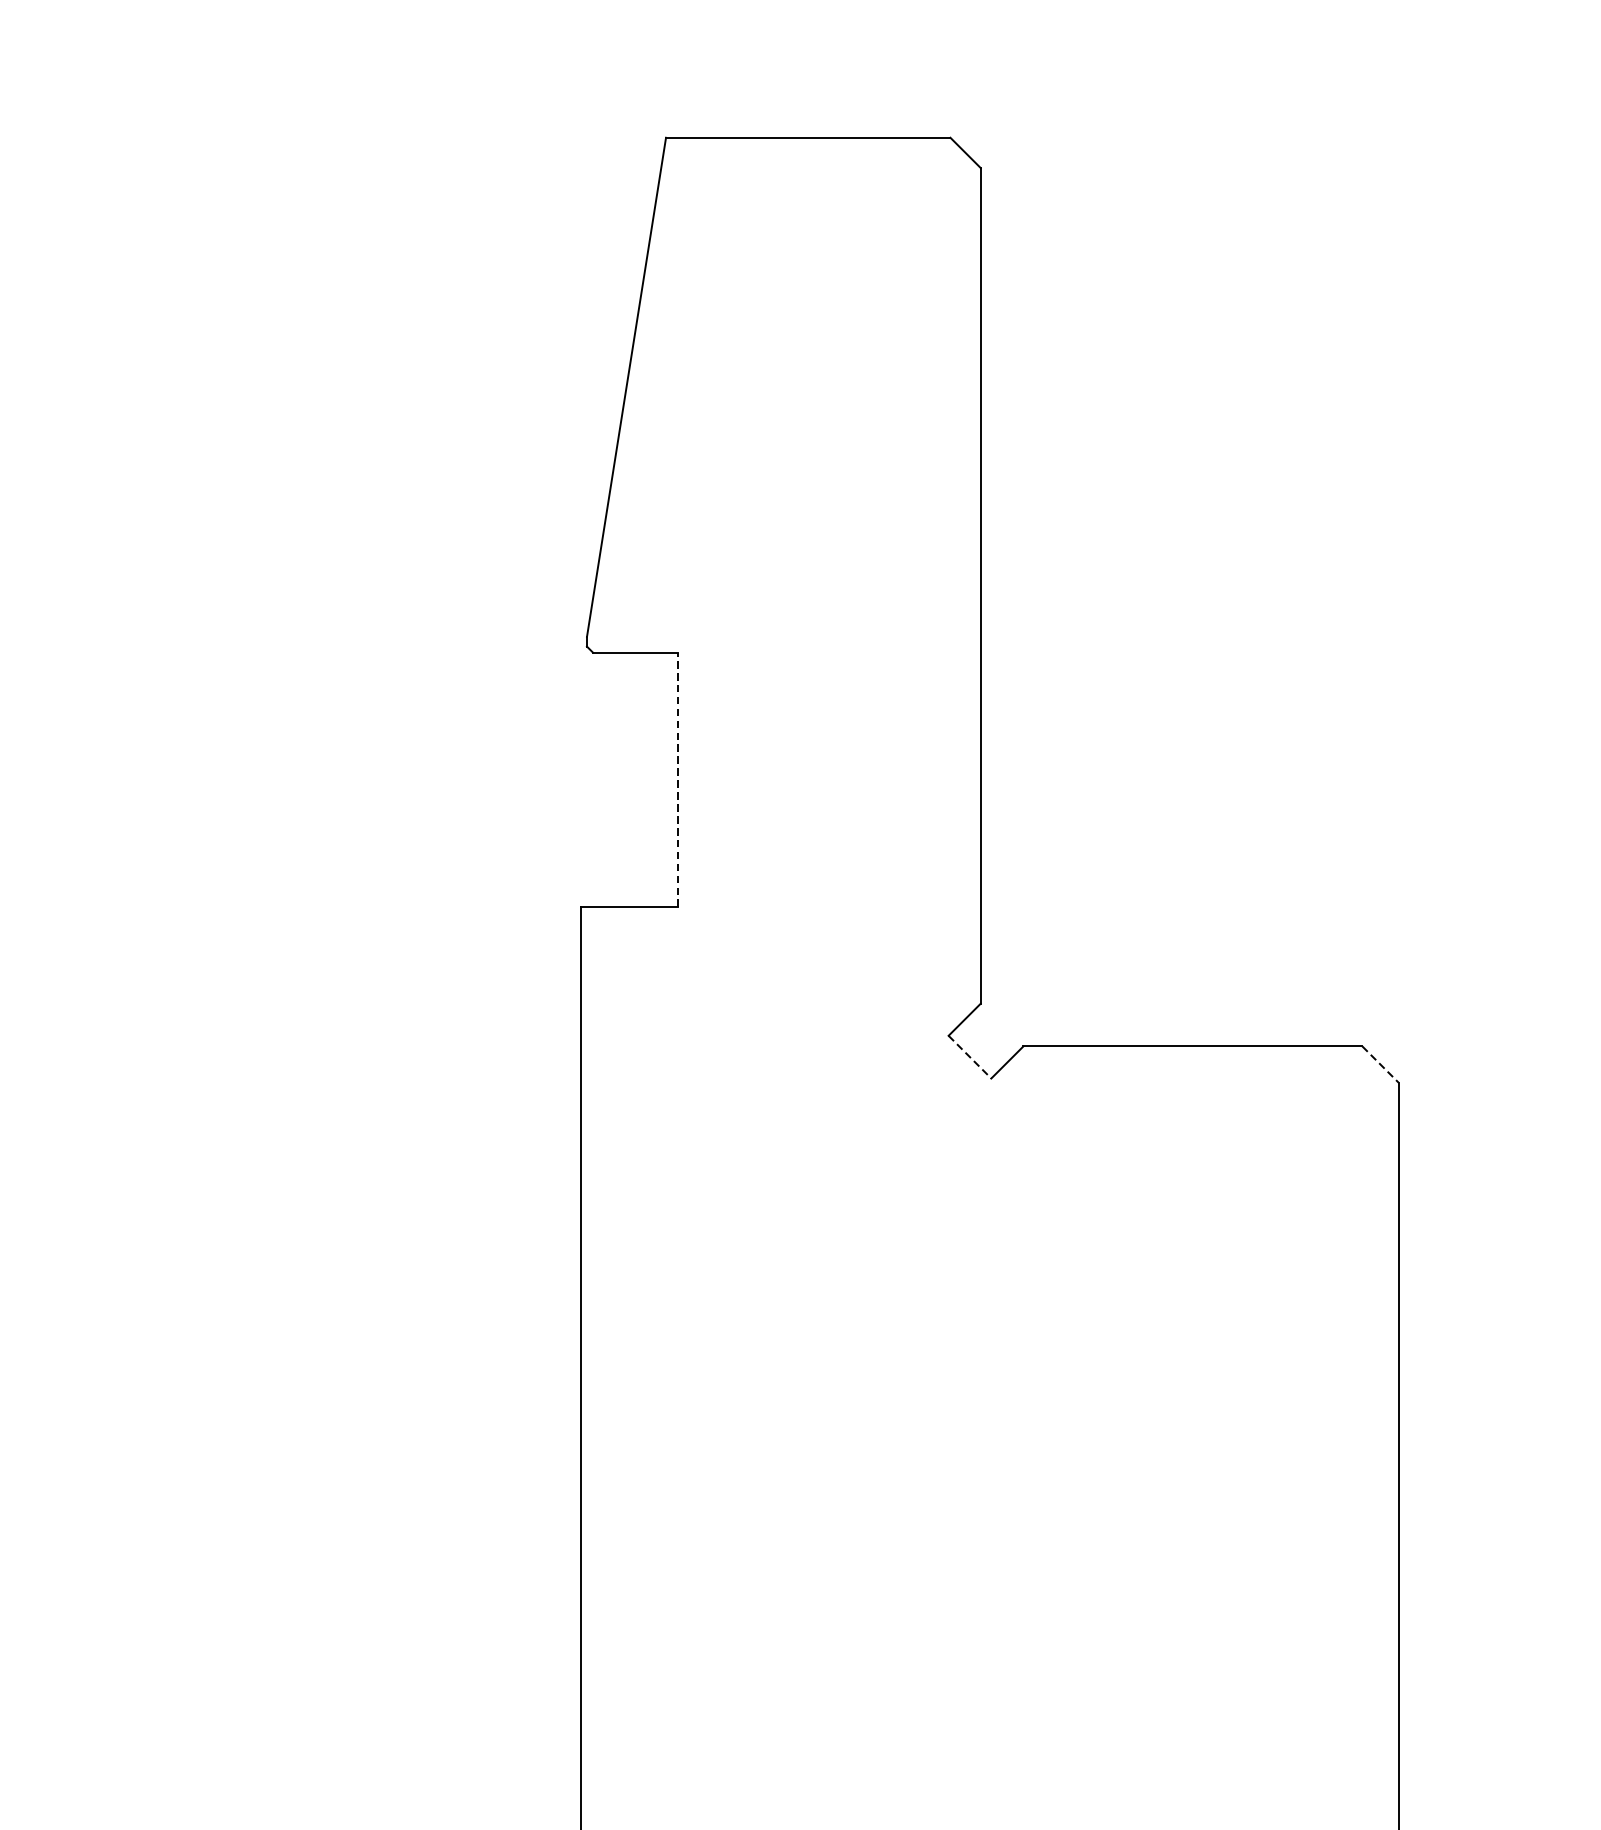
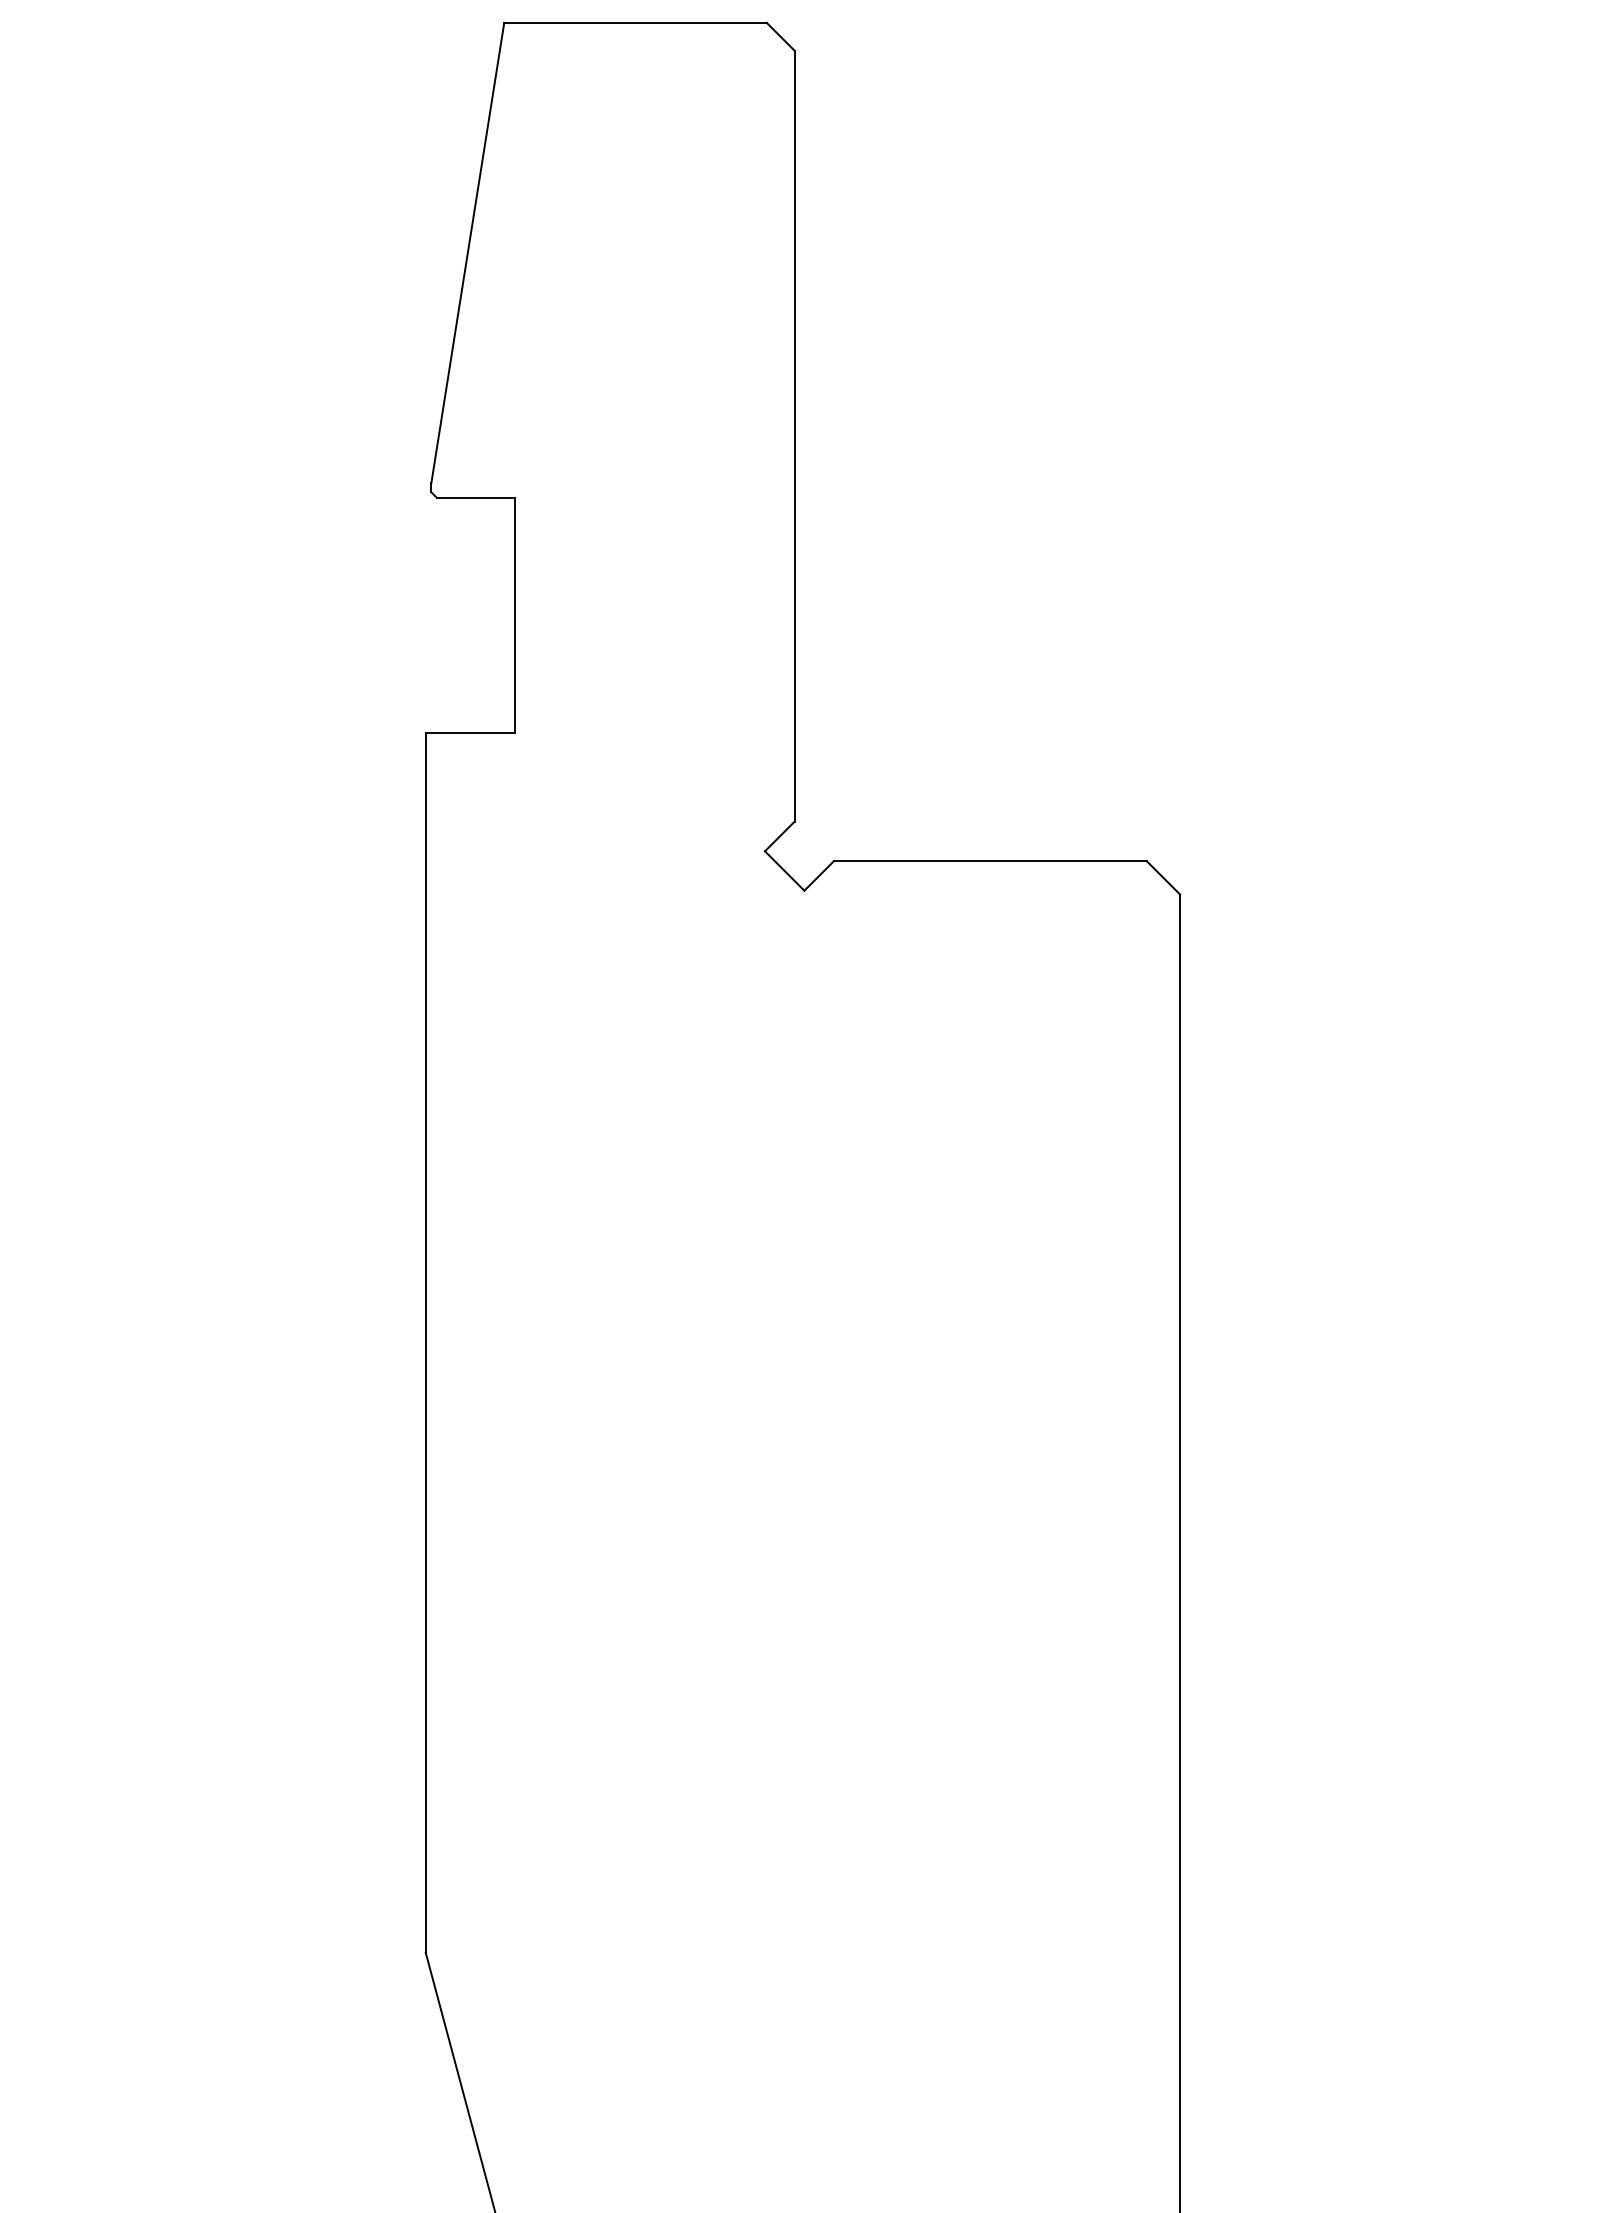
line: (678, 779) -> (515, 614), dashed -> solid
line: (969, 1057) -> (784, 871), dashed -> solid
line: (1380, 1064) -> (1163, 877), dashed -> solid

